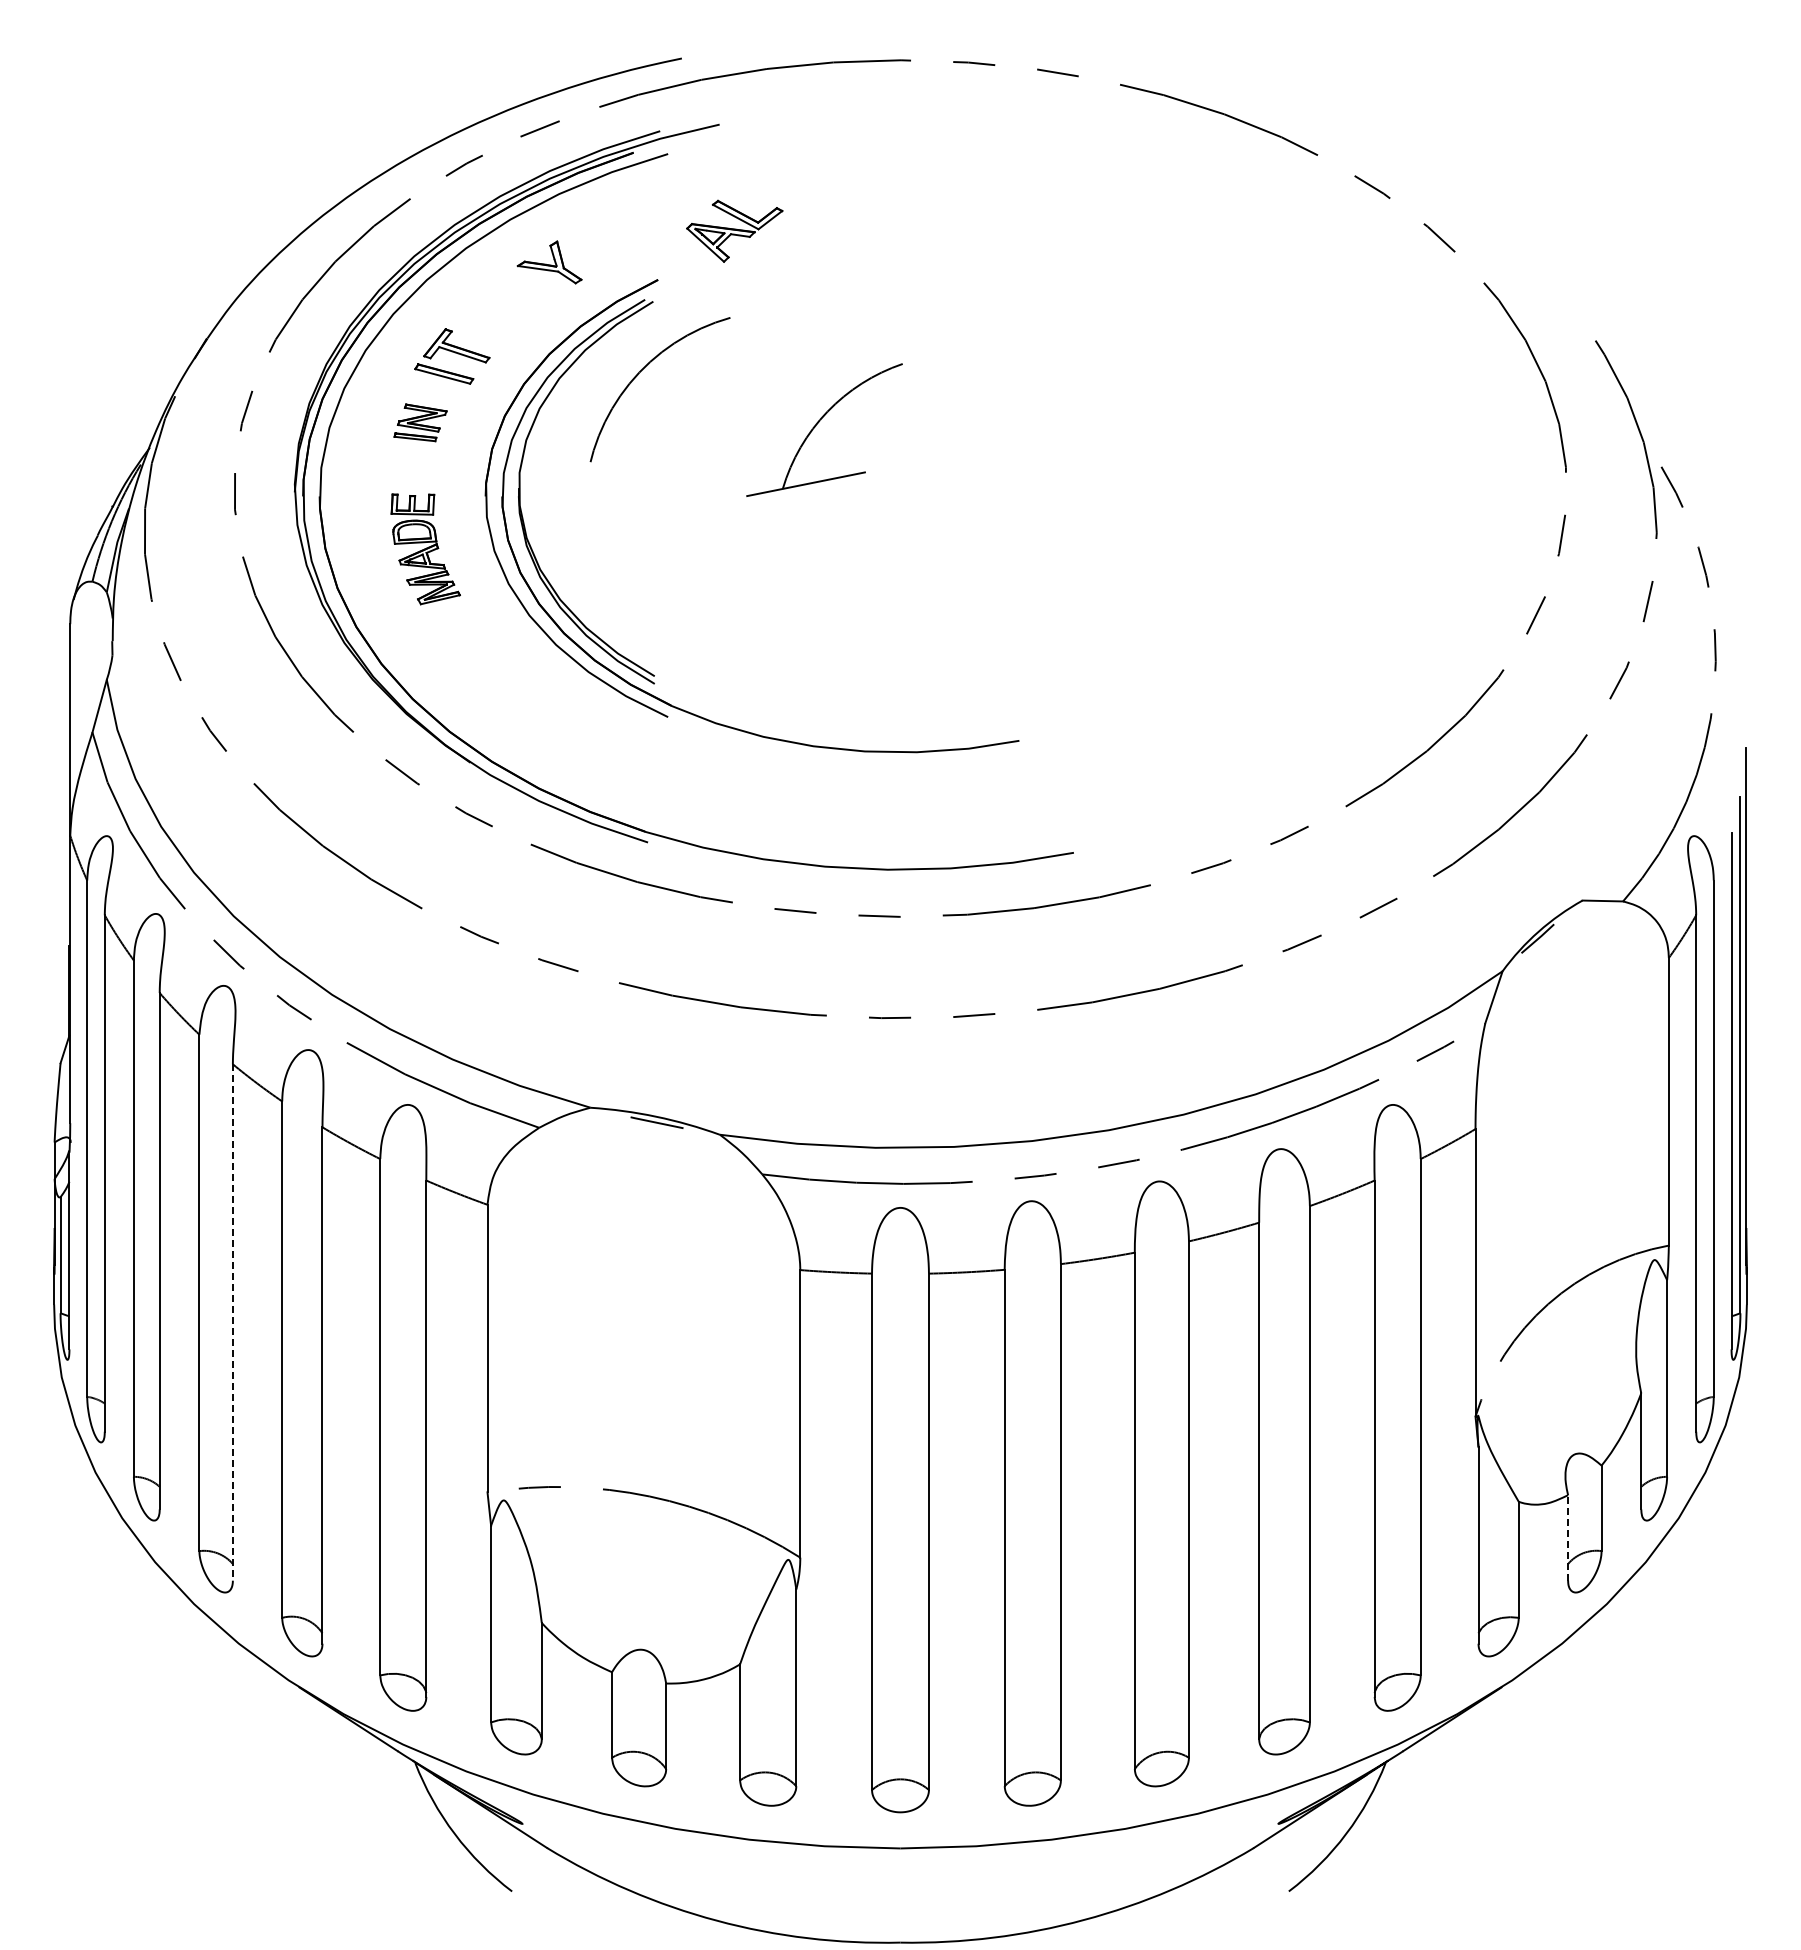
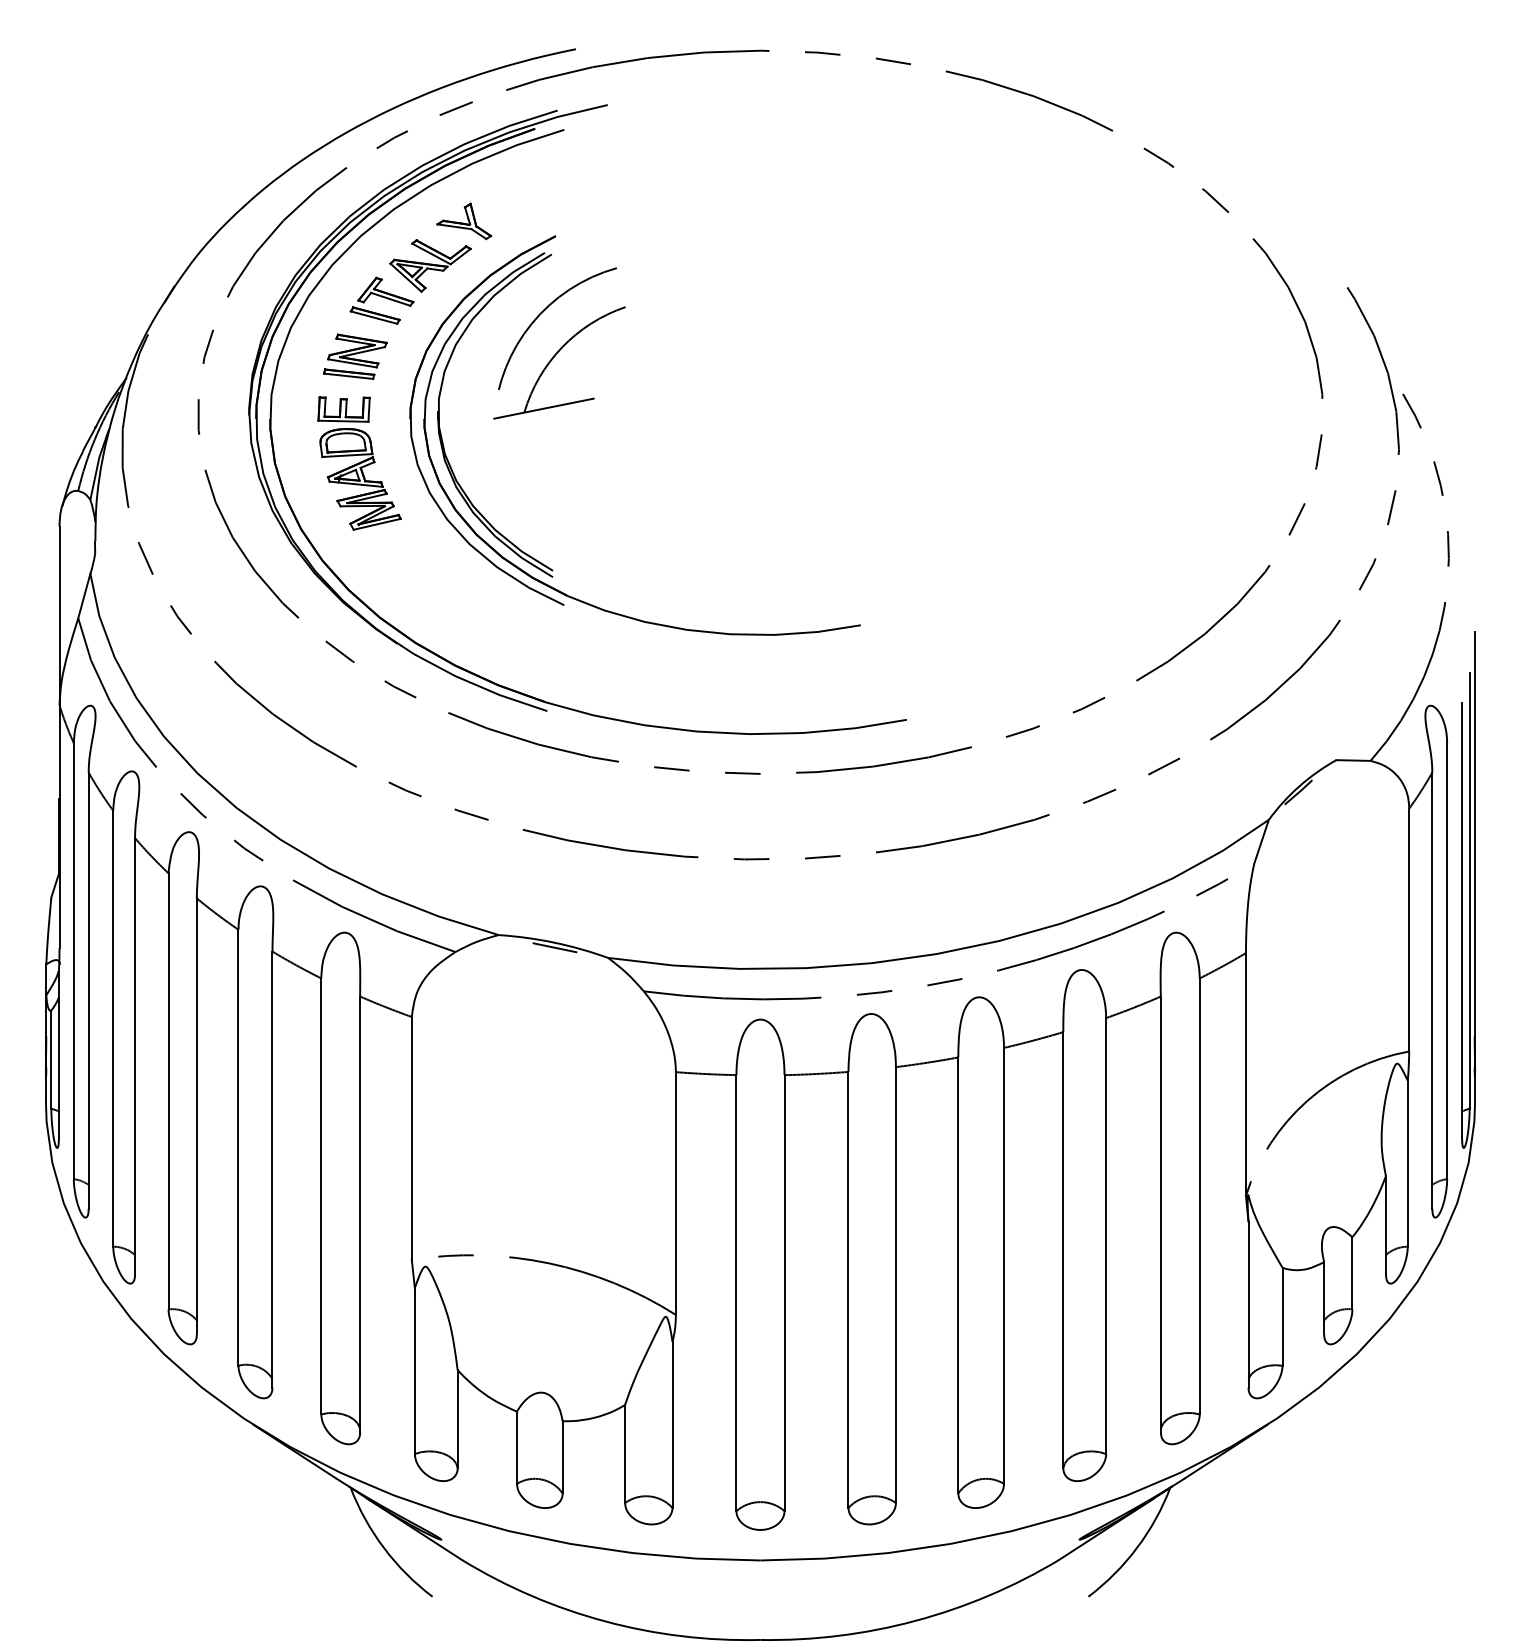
part: (734, 230) -> (430, 265), moved
part: (420, 422) -> (355, 356), size x1.43
part: (818, 423) -> (554, 357), moved
part: (425, 549) -> (359, 463), size x1.43
line: (232, 1322) -> (196, 1116), dashed -> solid
line: (1568, 1537) -> (1324, 1297), dashed -> solid

